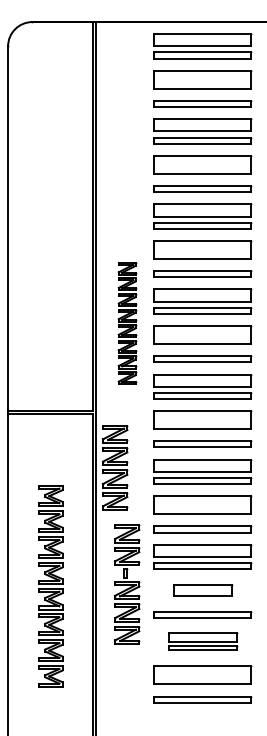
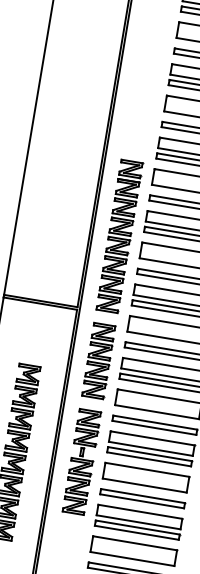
part: (127, 323) -> (119, 236), size x1.43
part: (115, 467) -> (99, 360), moved
part: (202, 589) -> (146, 477), size x1.67
part: (202, 641) -> (138, 521), size x1.43

